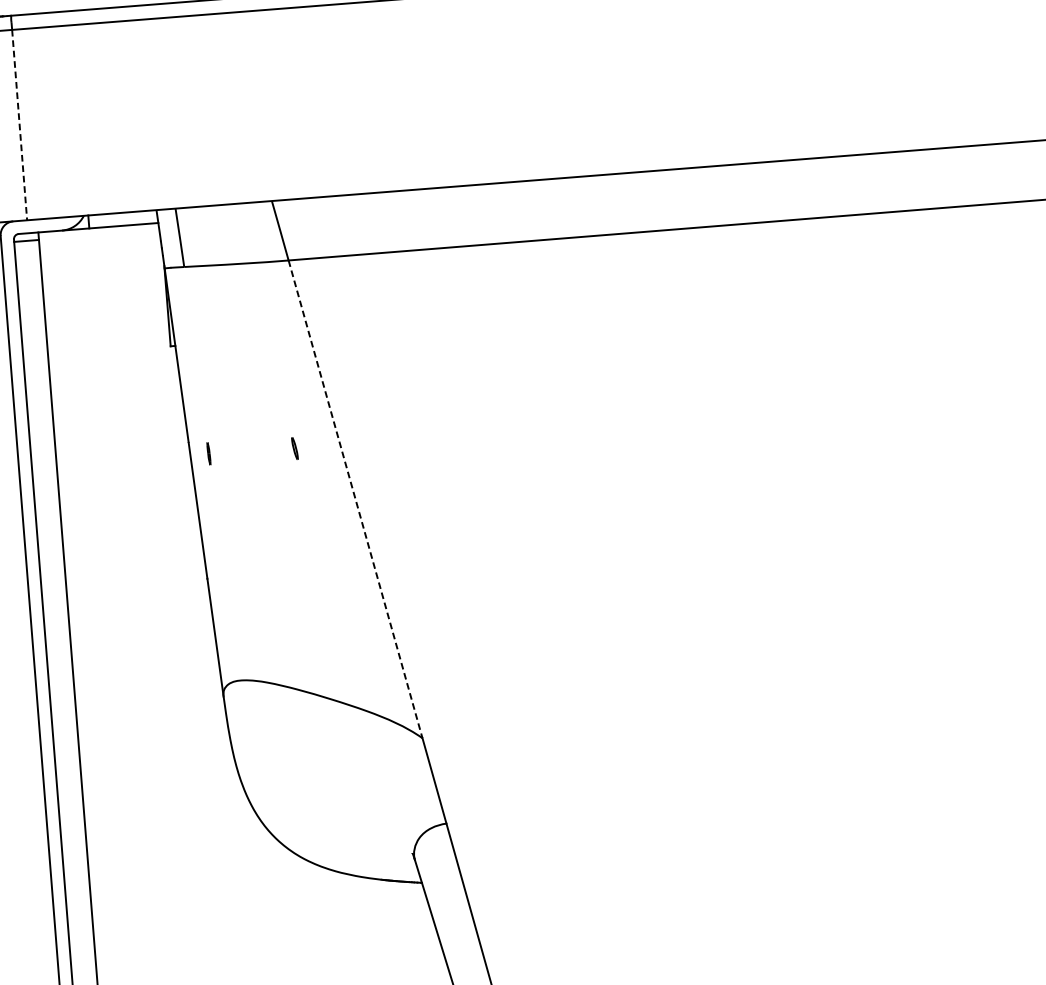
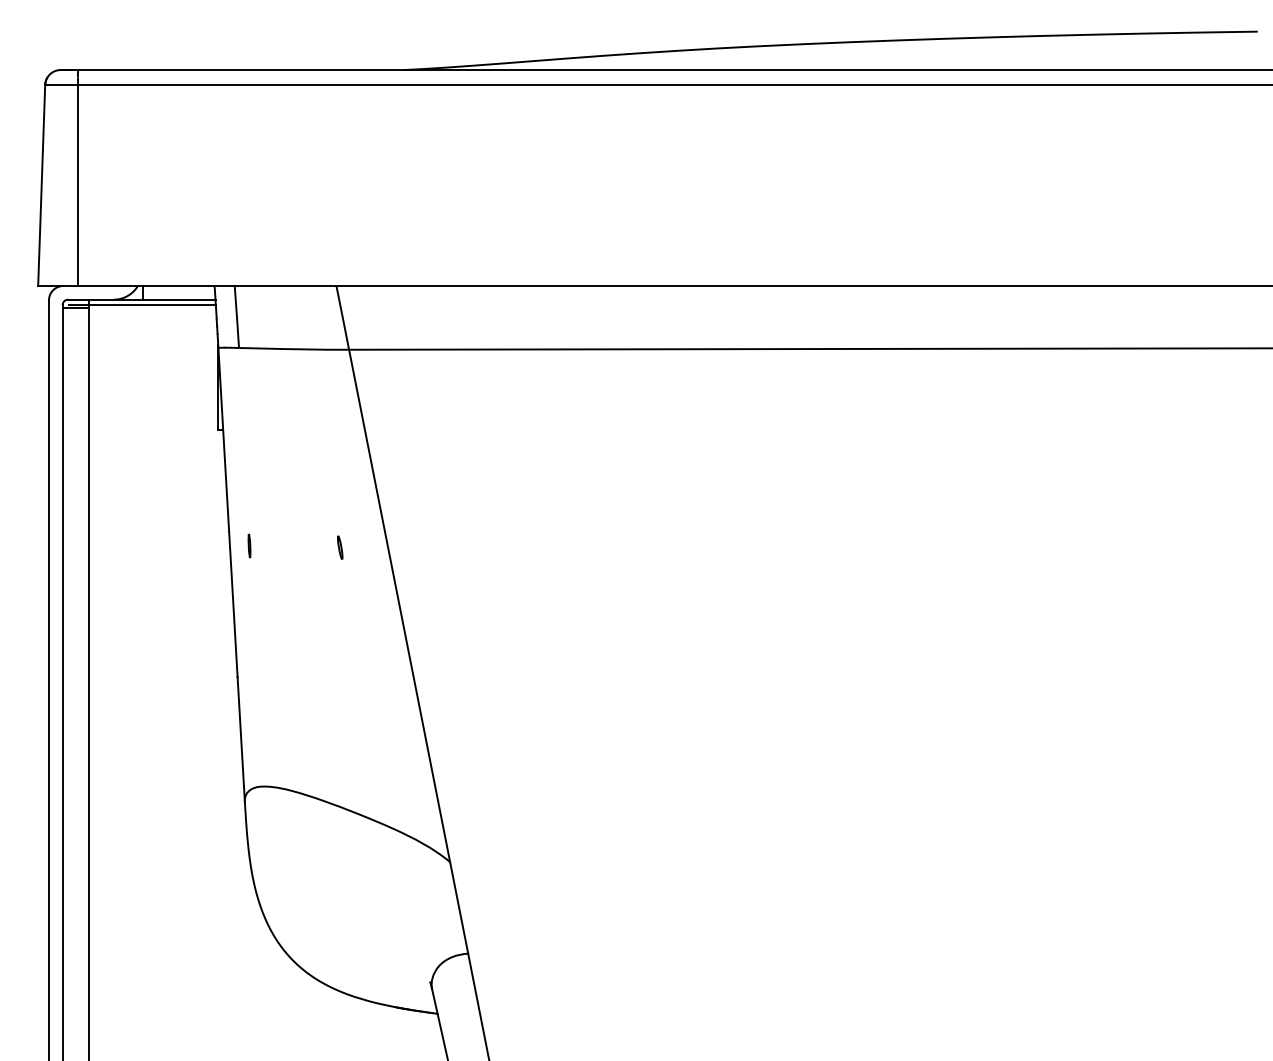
line: (20, 125) -> (78, 185), dashed -> solid
line: (89, 233) -> (142, 305), added
line: (355, 499) -> (399, 606), dashed -> solid

